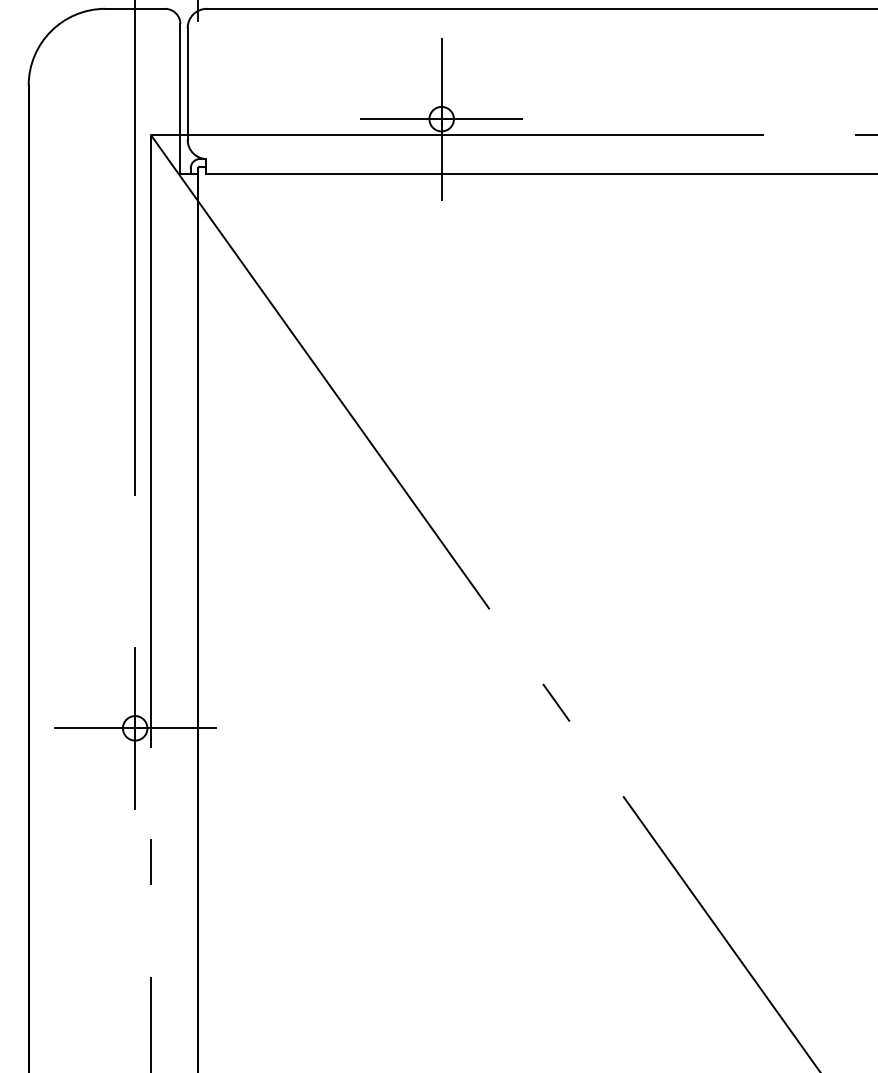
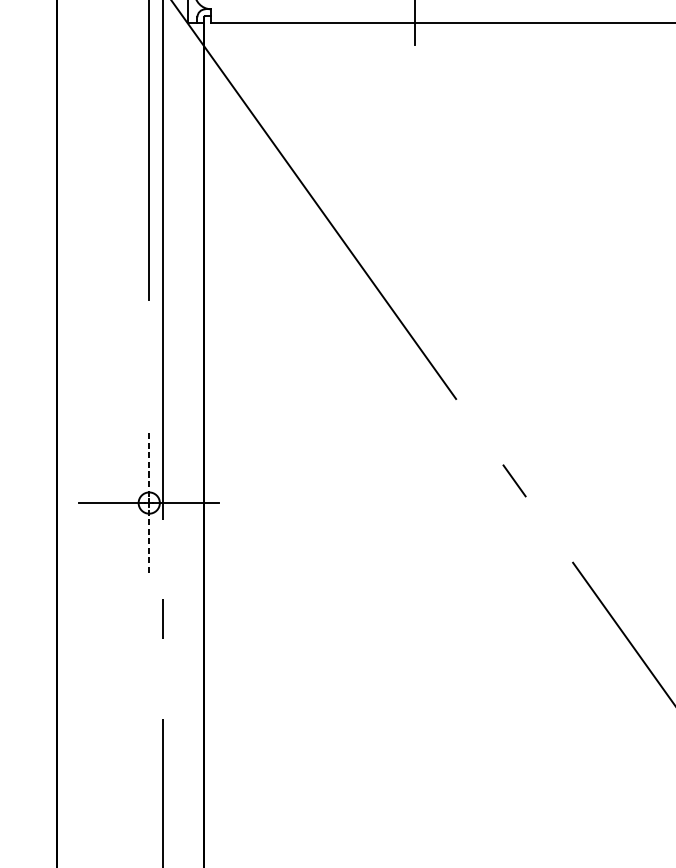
line: (135, 685) -> (149, 465), solid -> dashed
line: (135, 770) -> (149, 539), solid -> dashed

